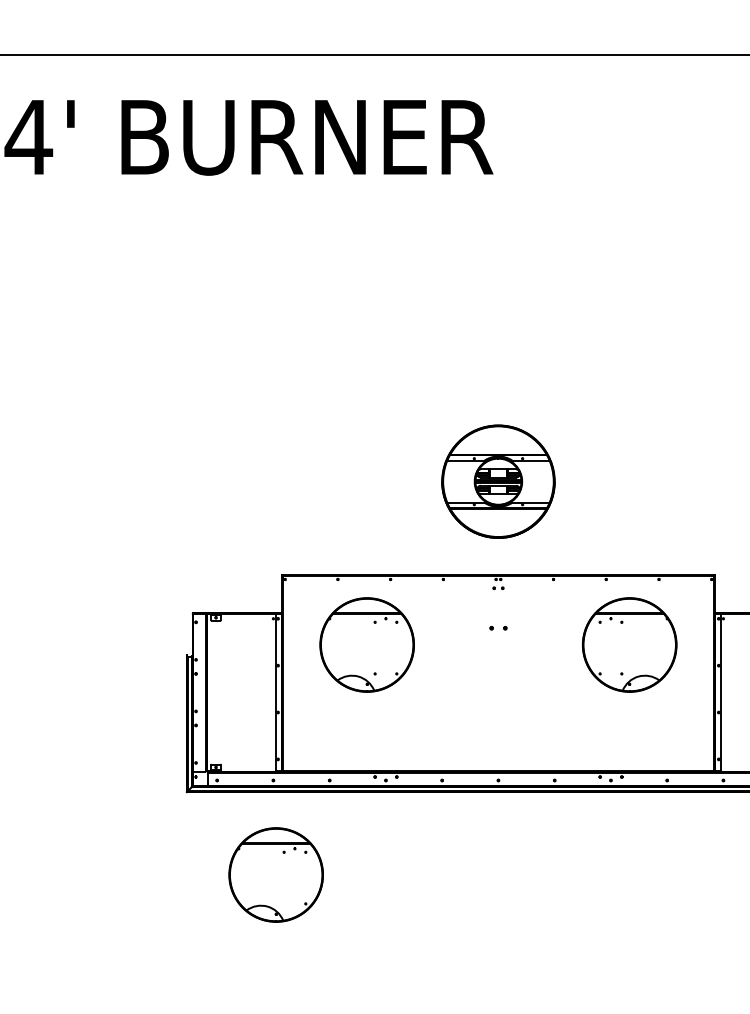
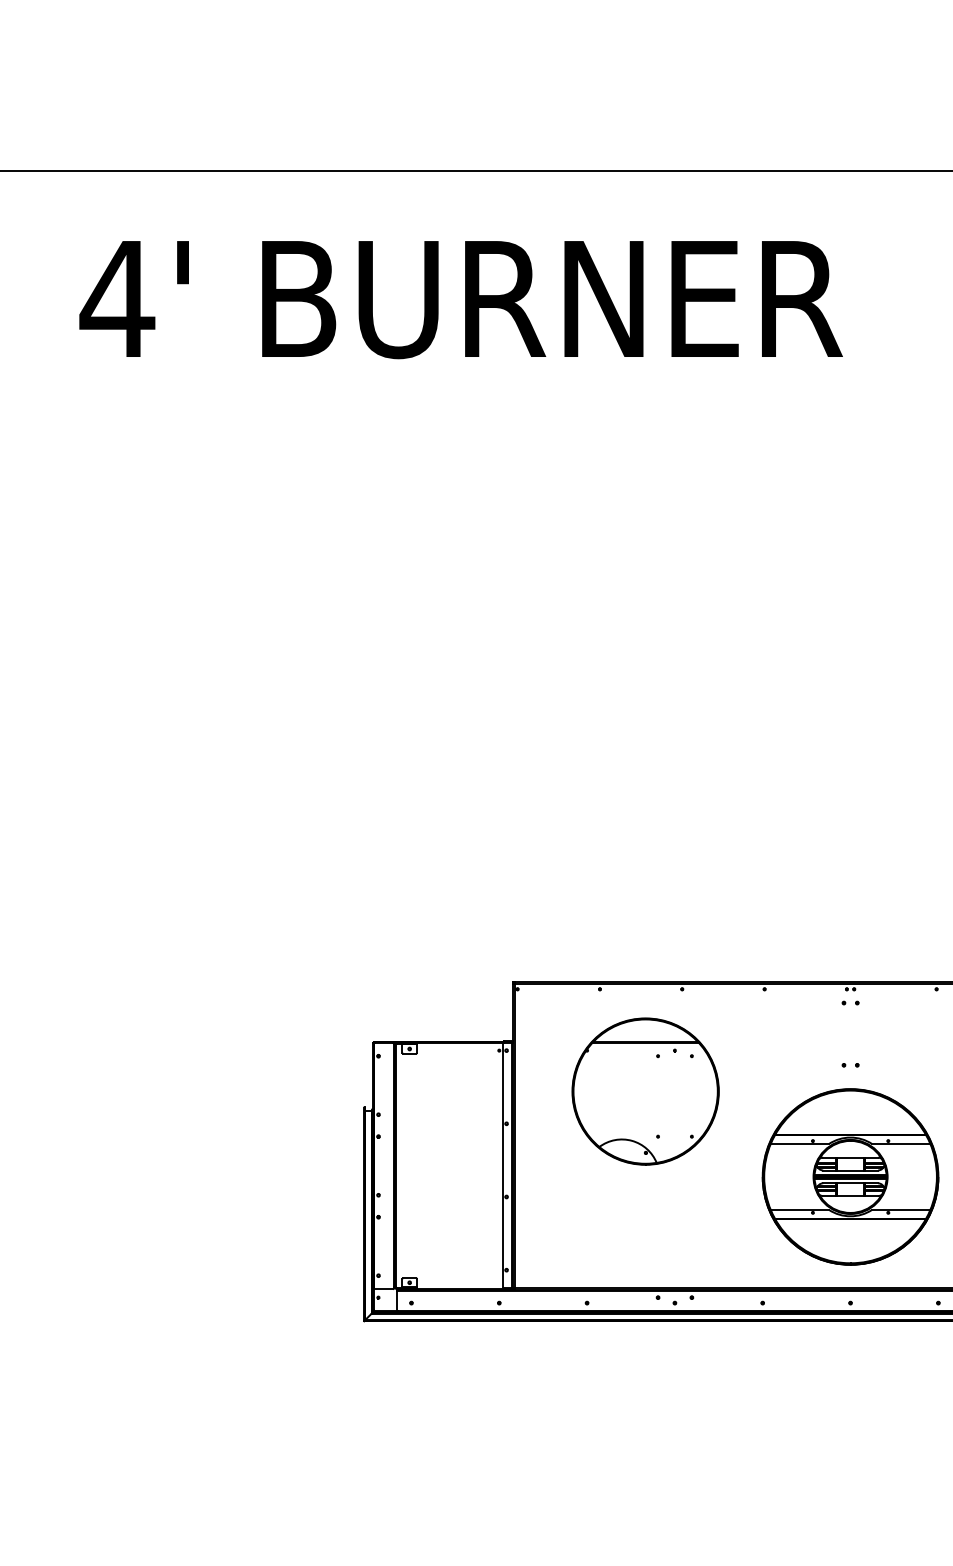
part: (498, 481) -> (850, 1176), moved
part: (498, 627) -> (850, 1064), size x0.62
part: (275, 874) -> (502, 1449), removed

